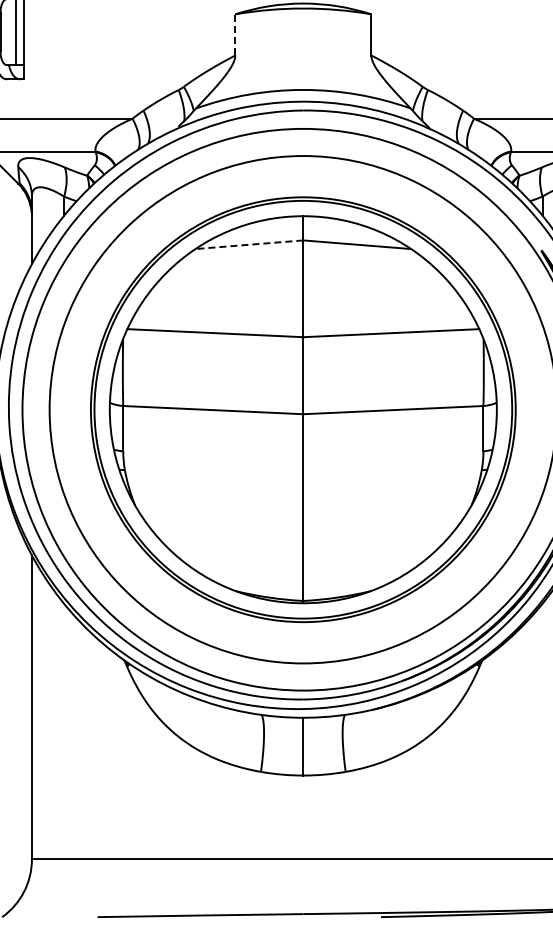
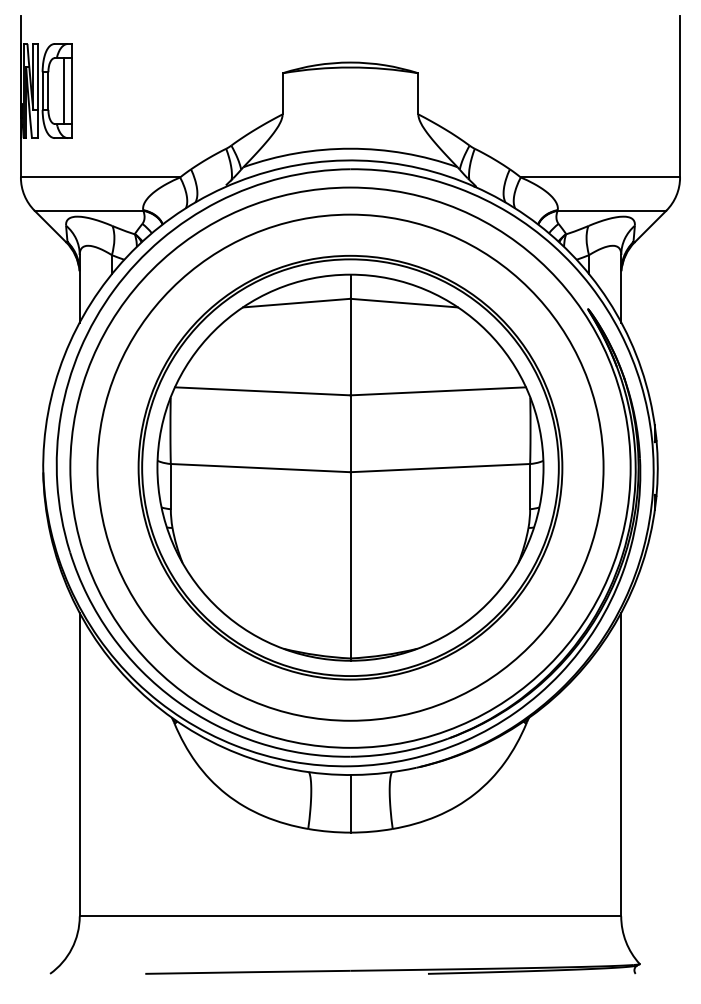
line: (235, 34) -> (282, 93), dashed -> solid
line: (249, 245) -> (296, 303), dashed -> solid

